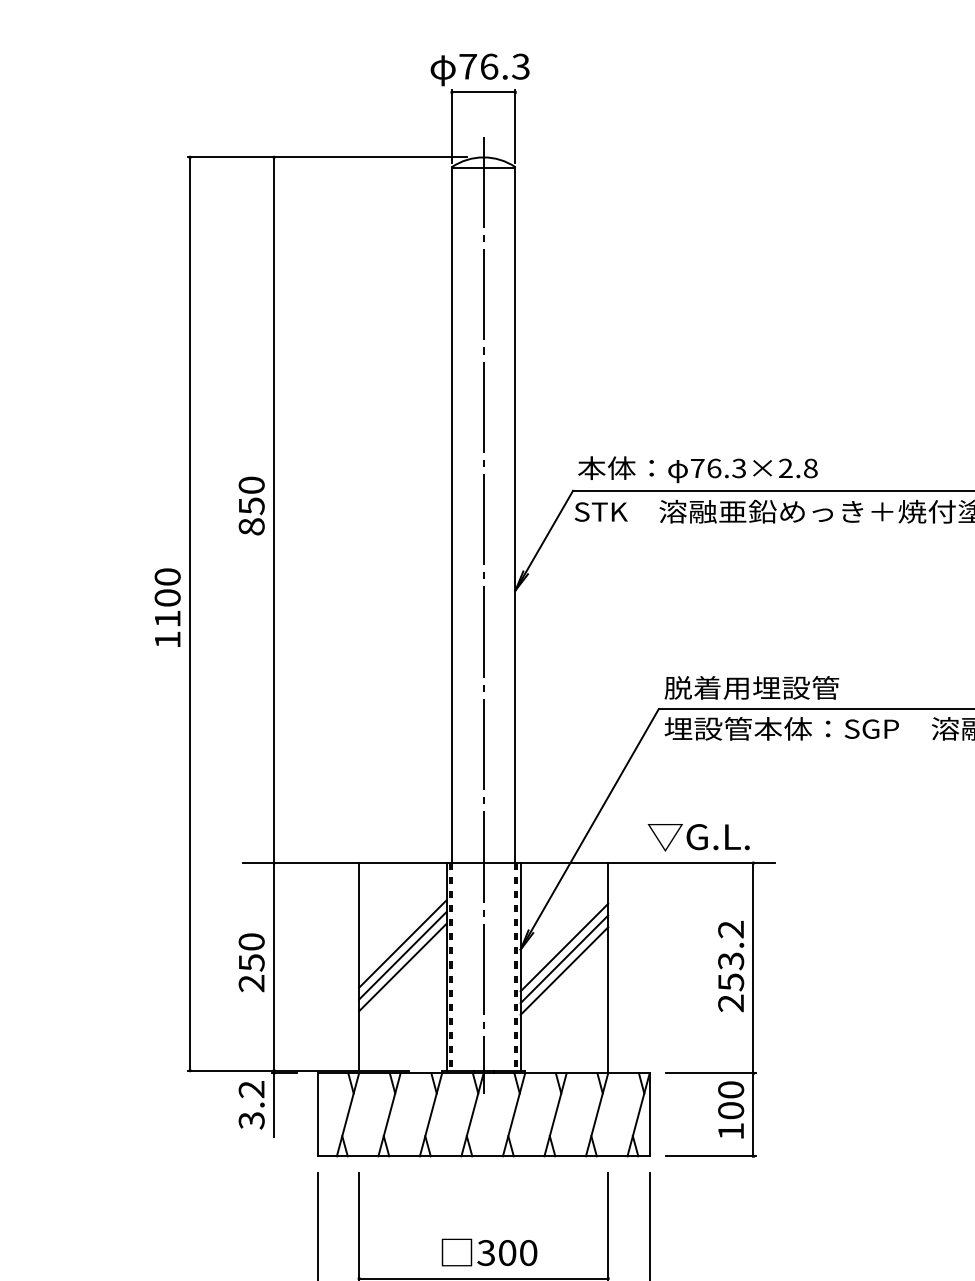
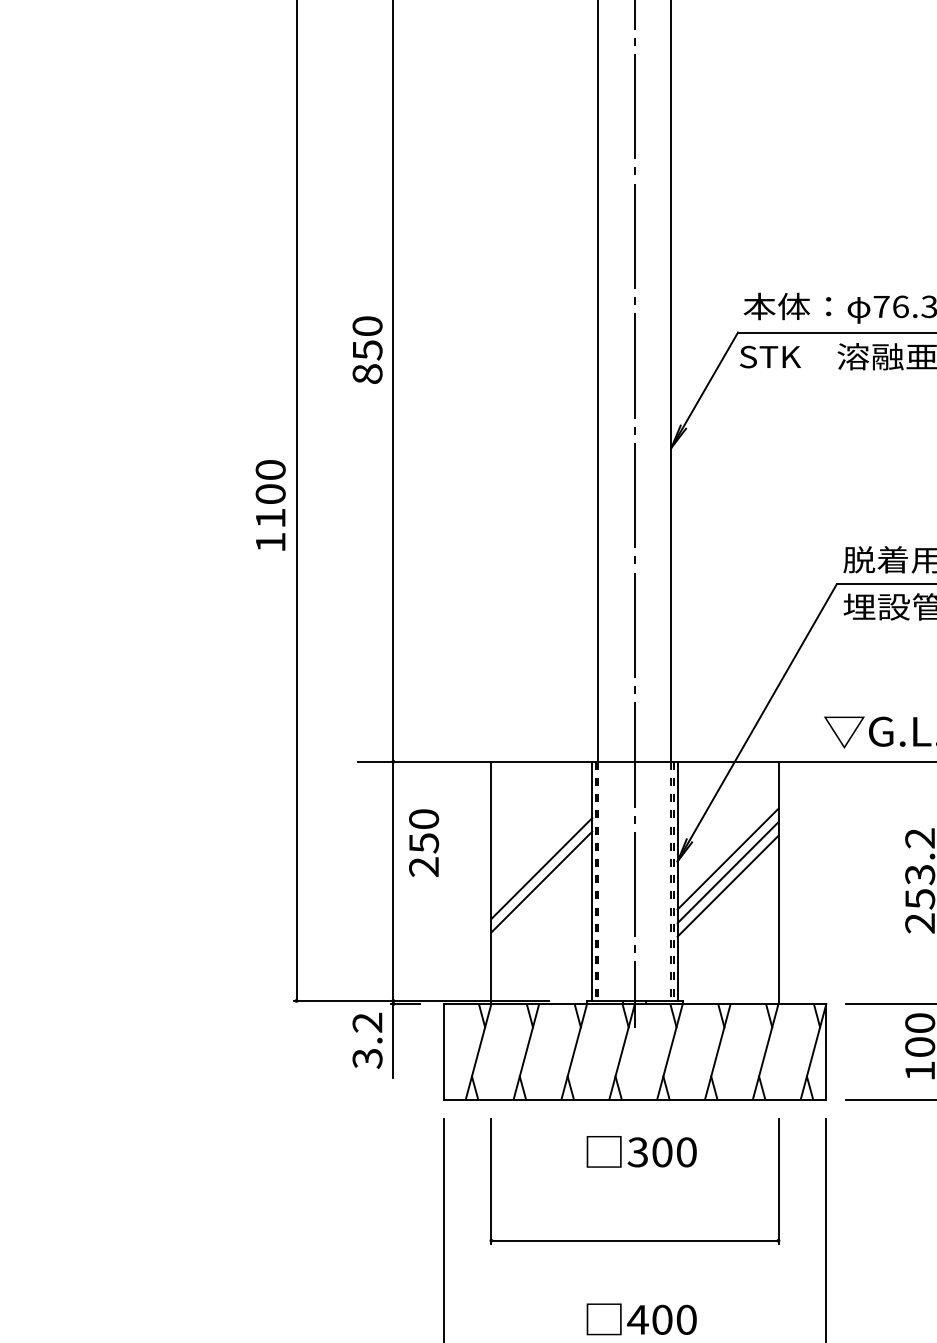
text: (167, 607) -> (270, 505), moved
line: (402, 943) -> (541, 854), removed
text: (251, 962) -> (423, 842), moved
text: (489, 1252) -> (641, 1151), moved

